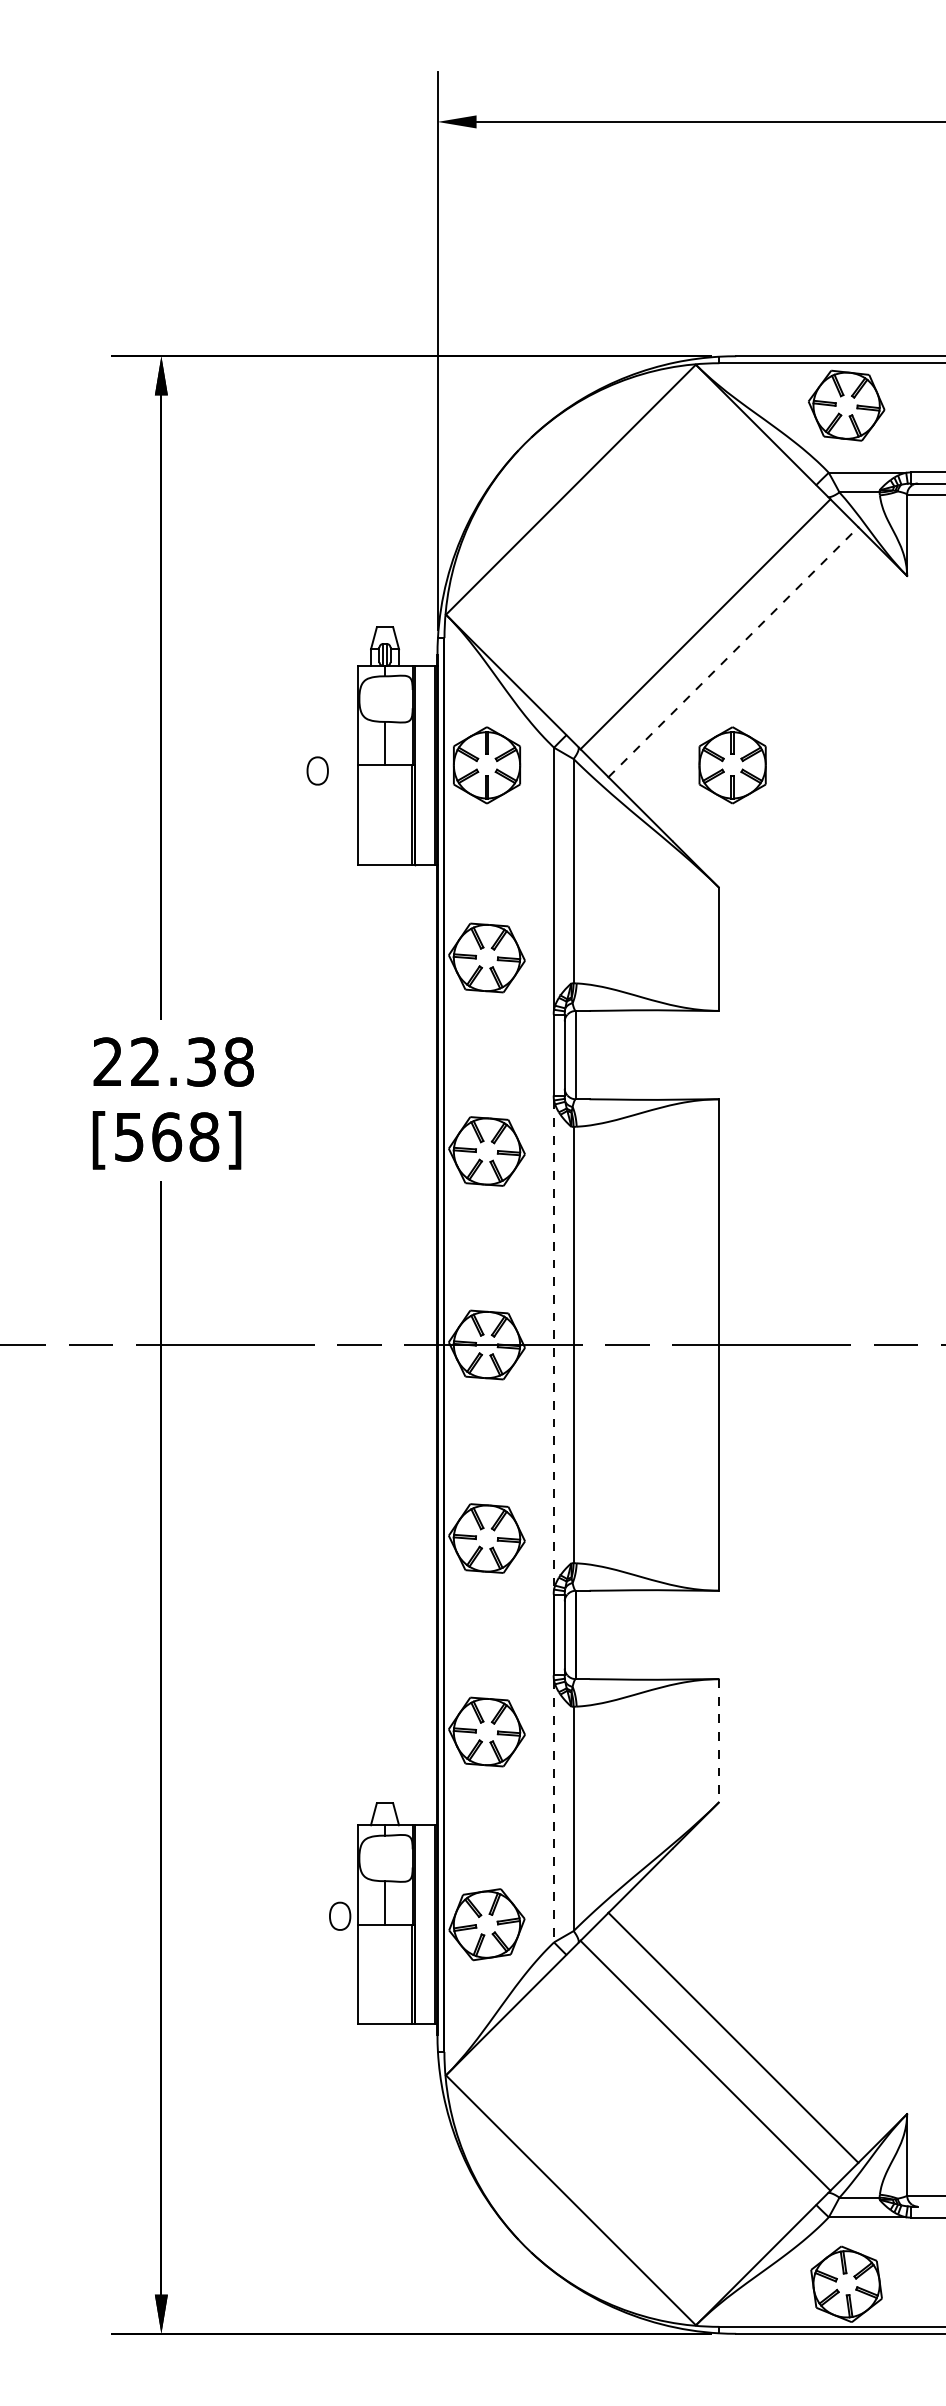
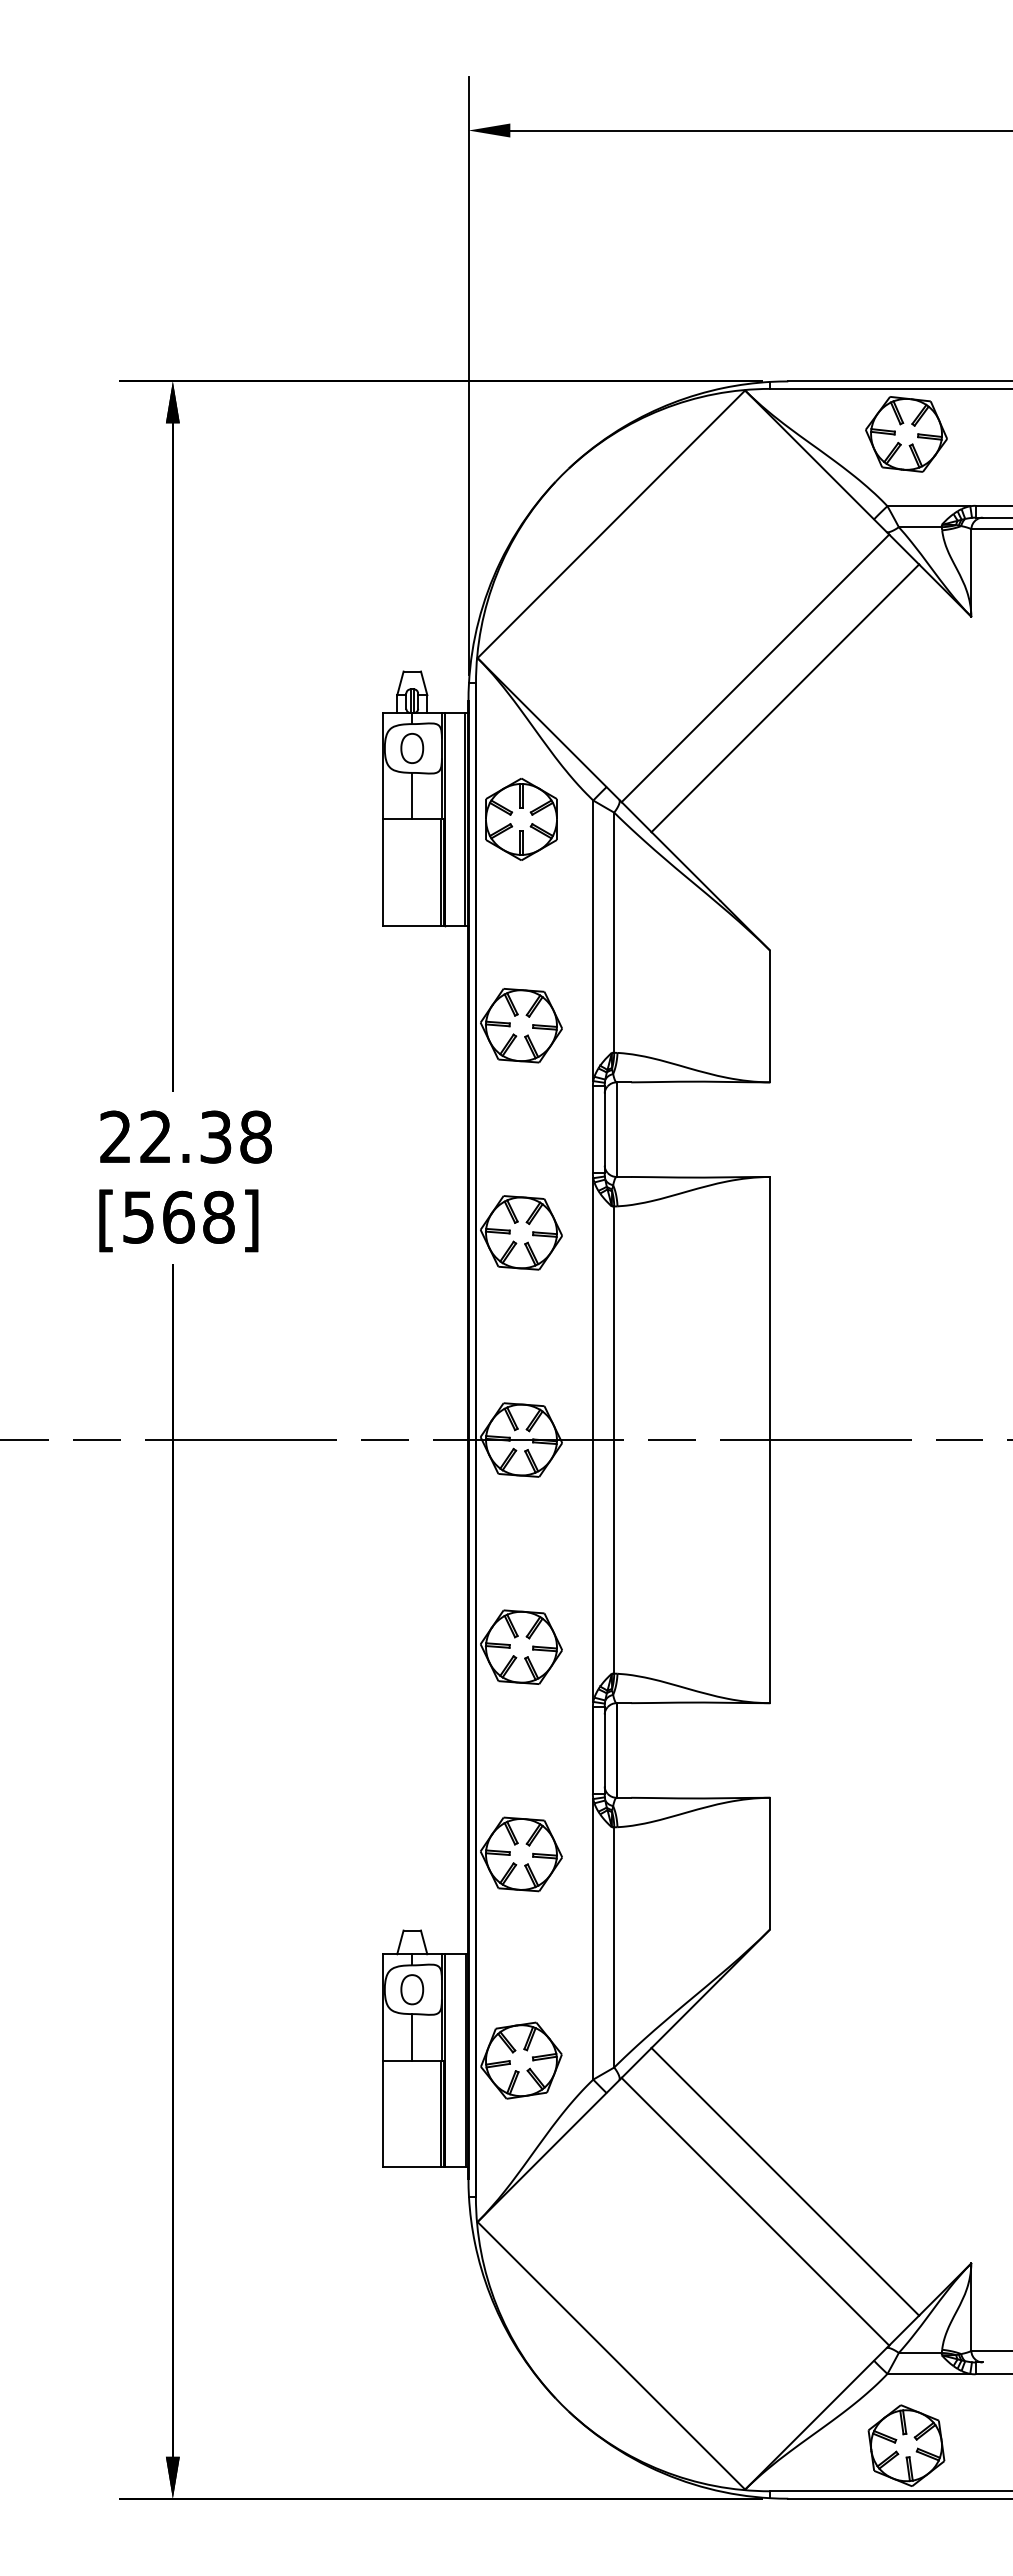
line: (733, 651) -> (785, 697), dashed -> solid
part: (732, 765) -> (784, 819), removed
part: (317, 771) -> (412, 748), moved
line: (554, 1345) -> (593, 1440), dashed -> solid
line: (719, 1740) -> (770, 1863), dashed -> solid
line: (554, 1811) -> (593, 1939), dashed -> solid
part: (340, 1916) -> (412, 1989), moved

